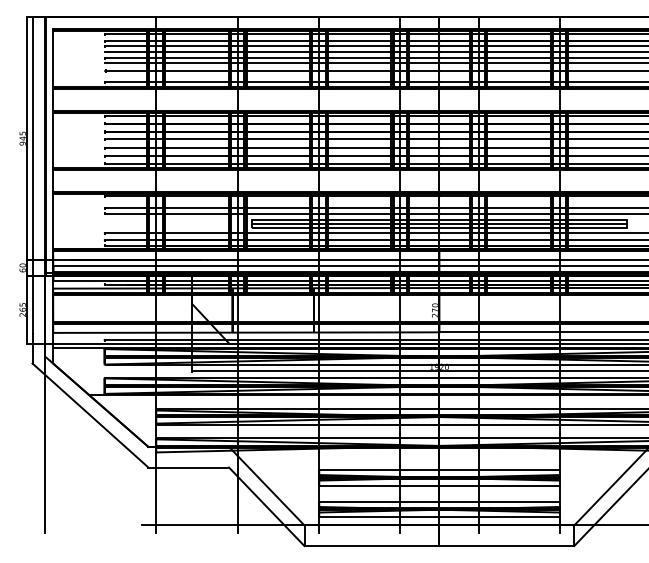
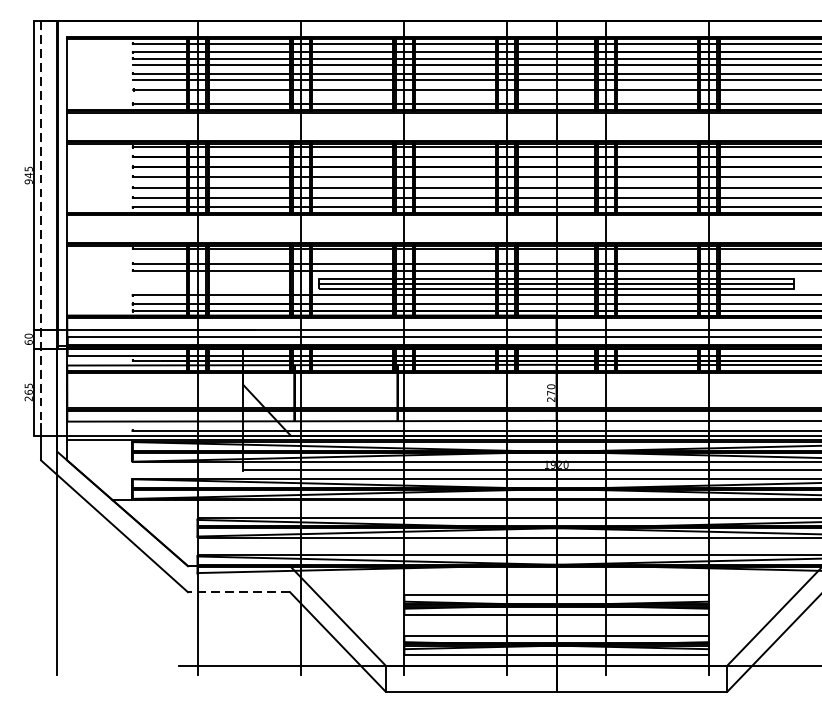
line: (32, 175) -> (41, 222), solid -> dashed
line: (188, 467) -> (238, 592), solid -> dashed

